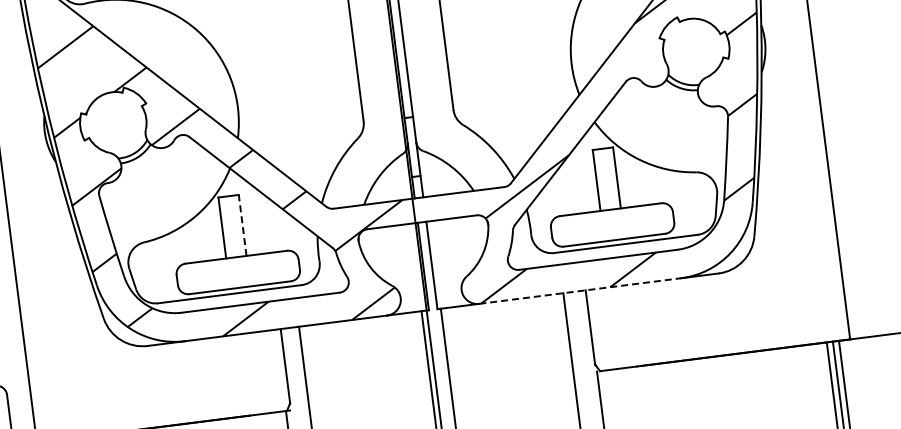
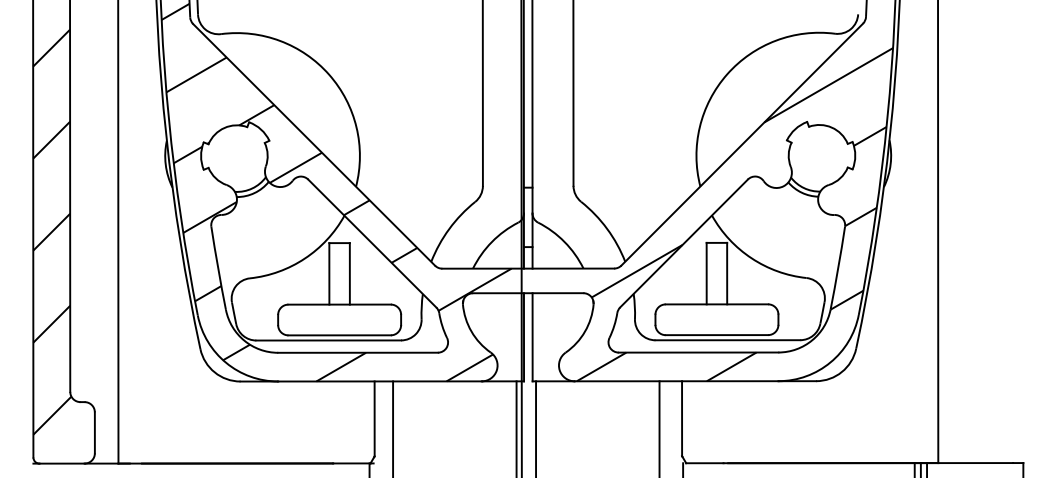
line: (242, 225) -> (349, 273), dashed -> solid
line: (580, 291) -> (676, 381), dashed -> solid

